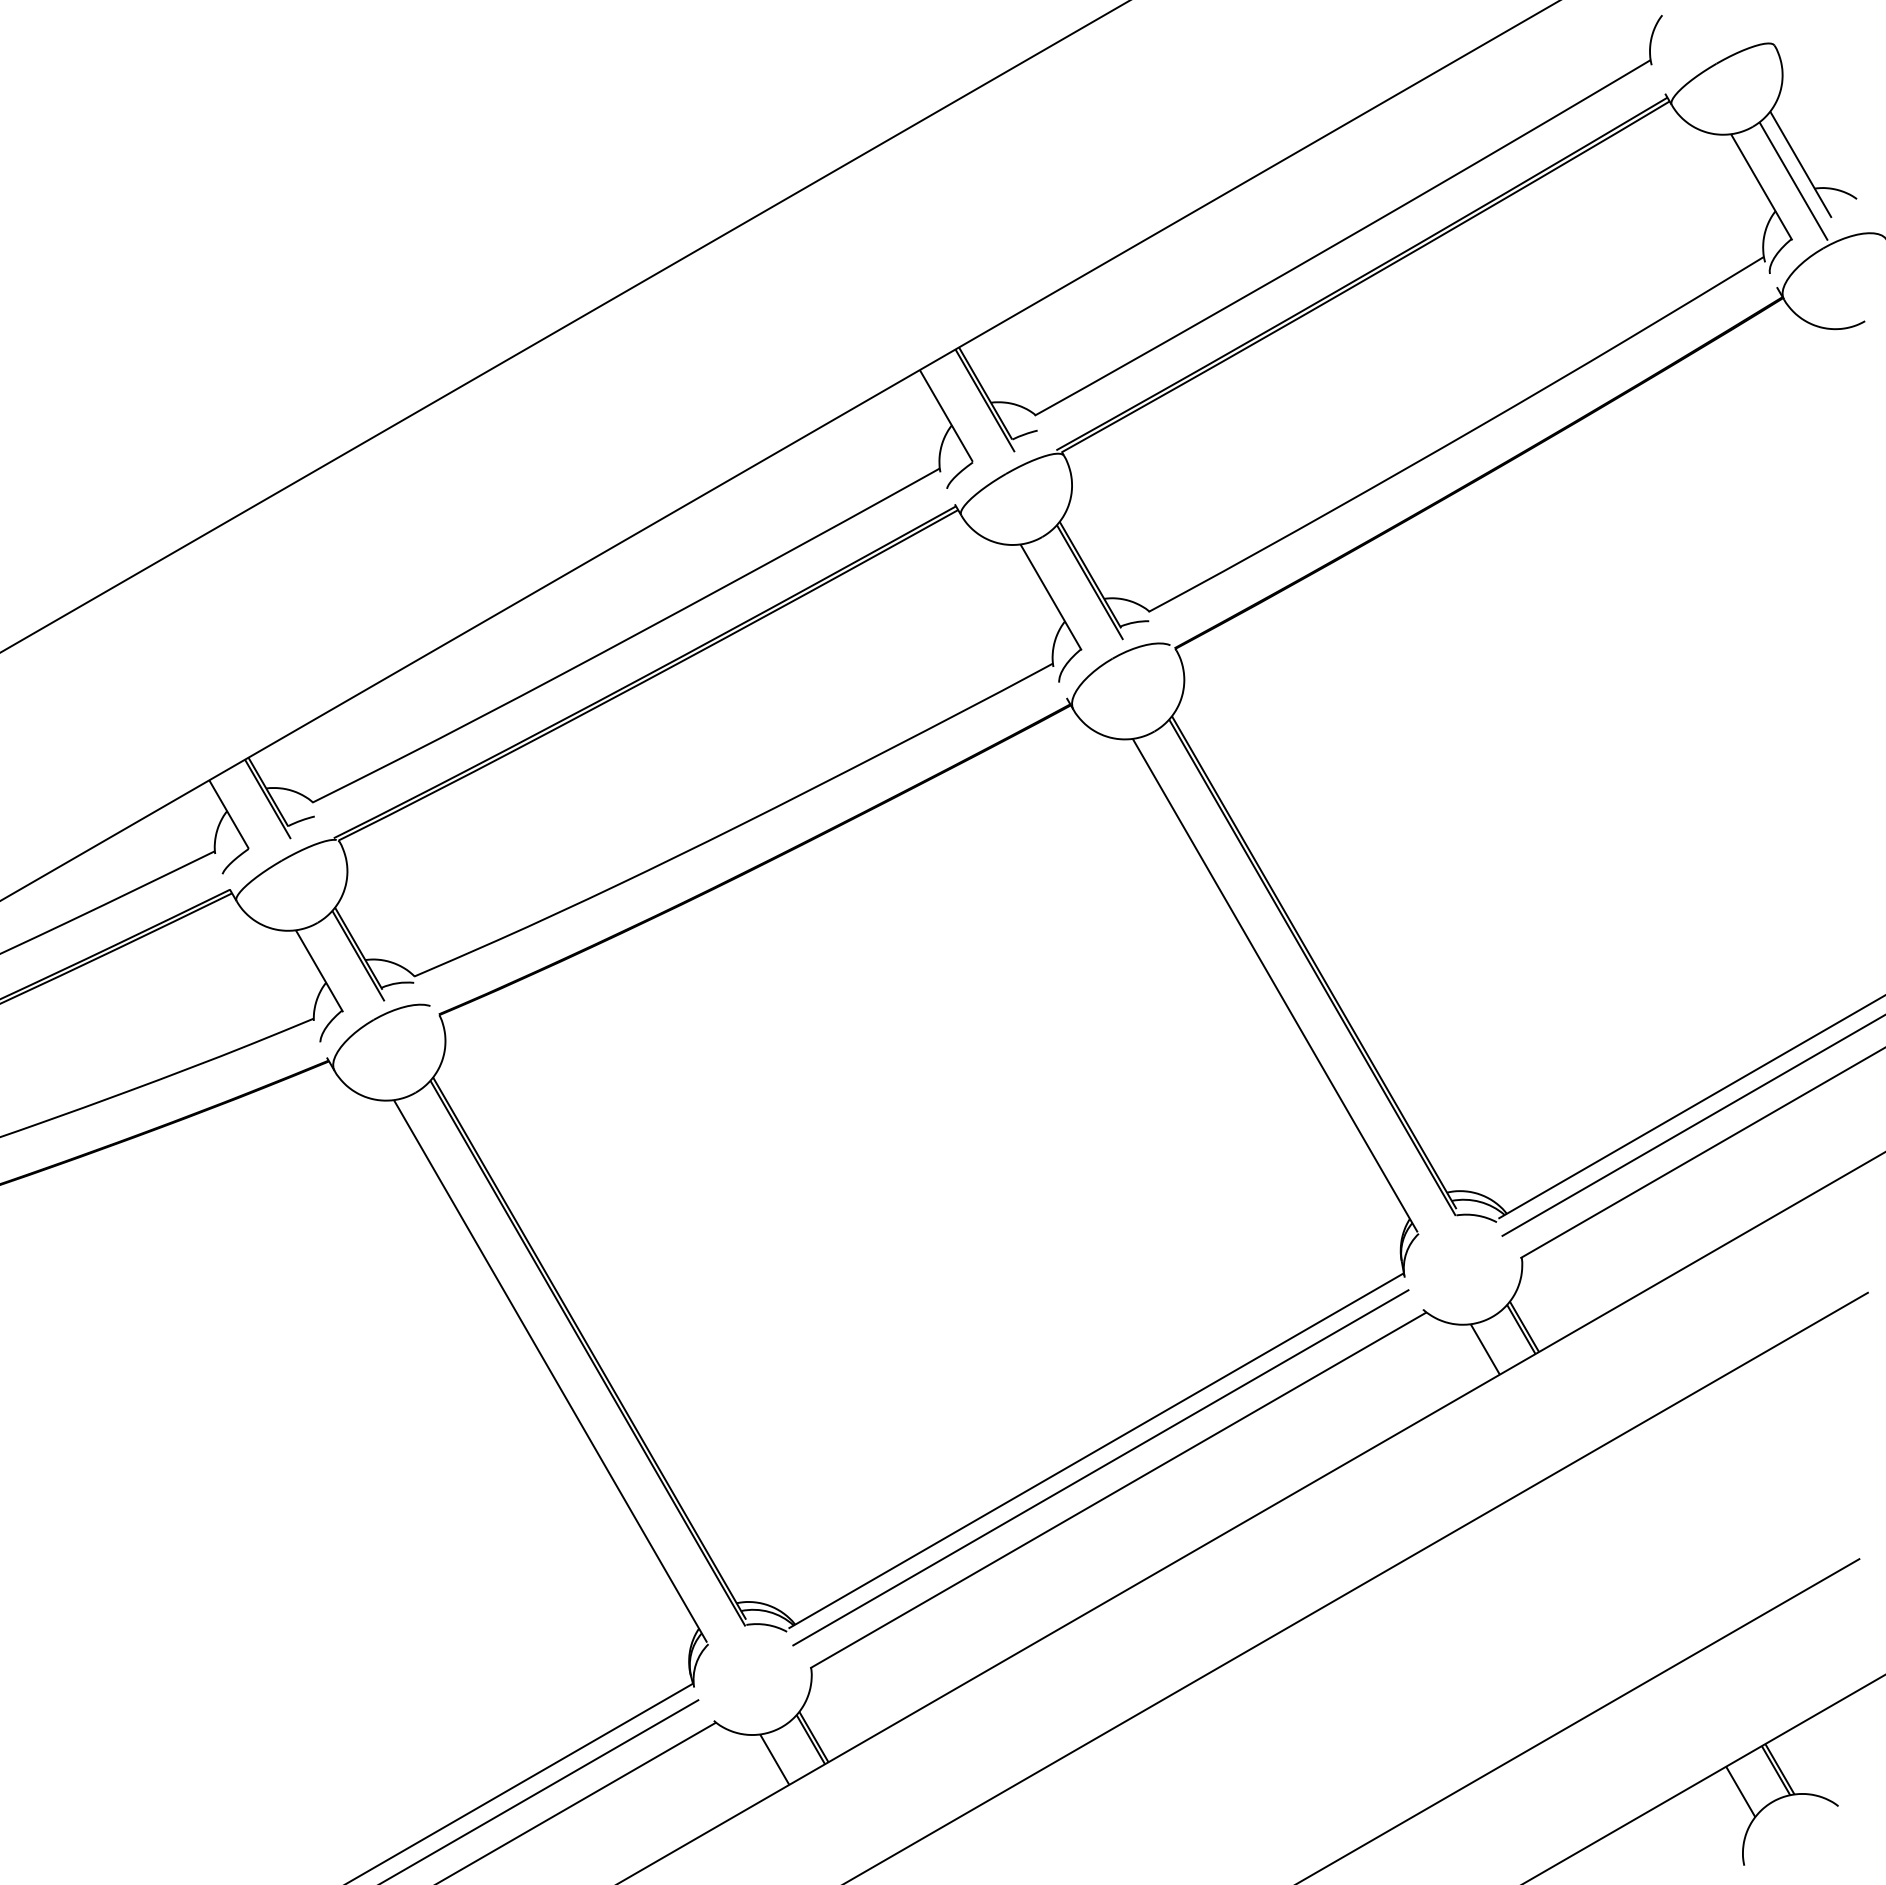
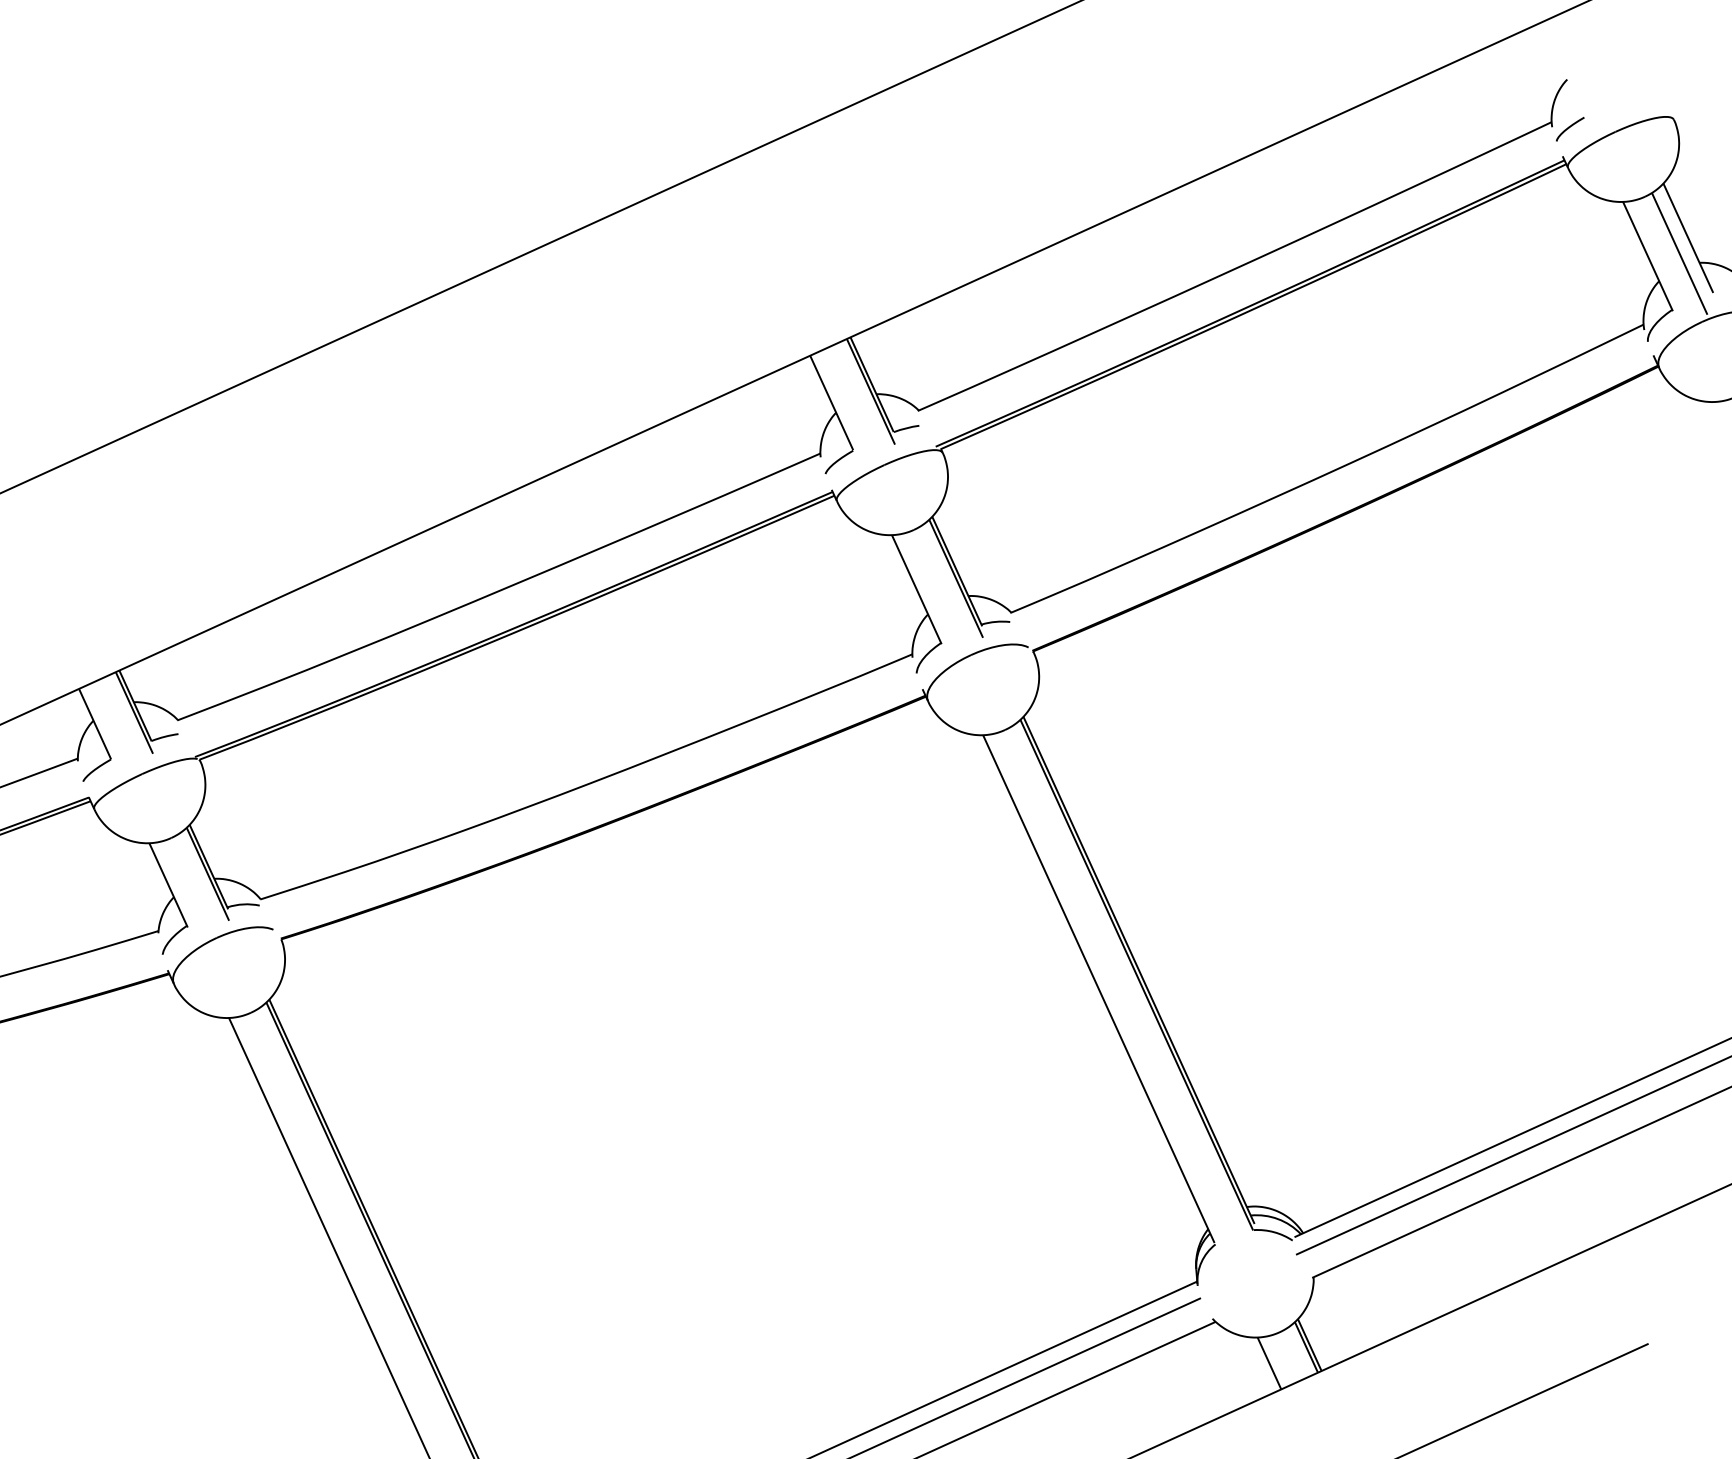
part: (1669, 65) -> (1569, 129), added

